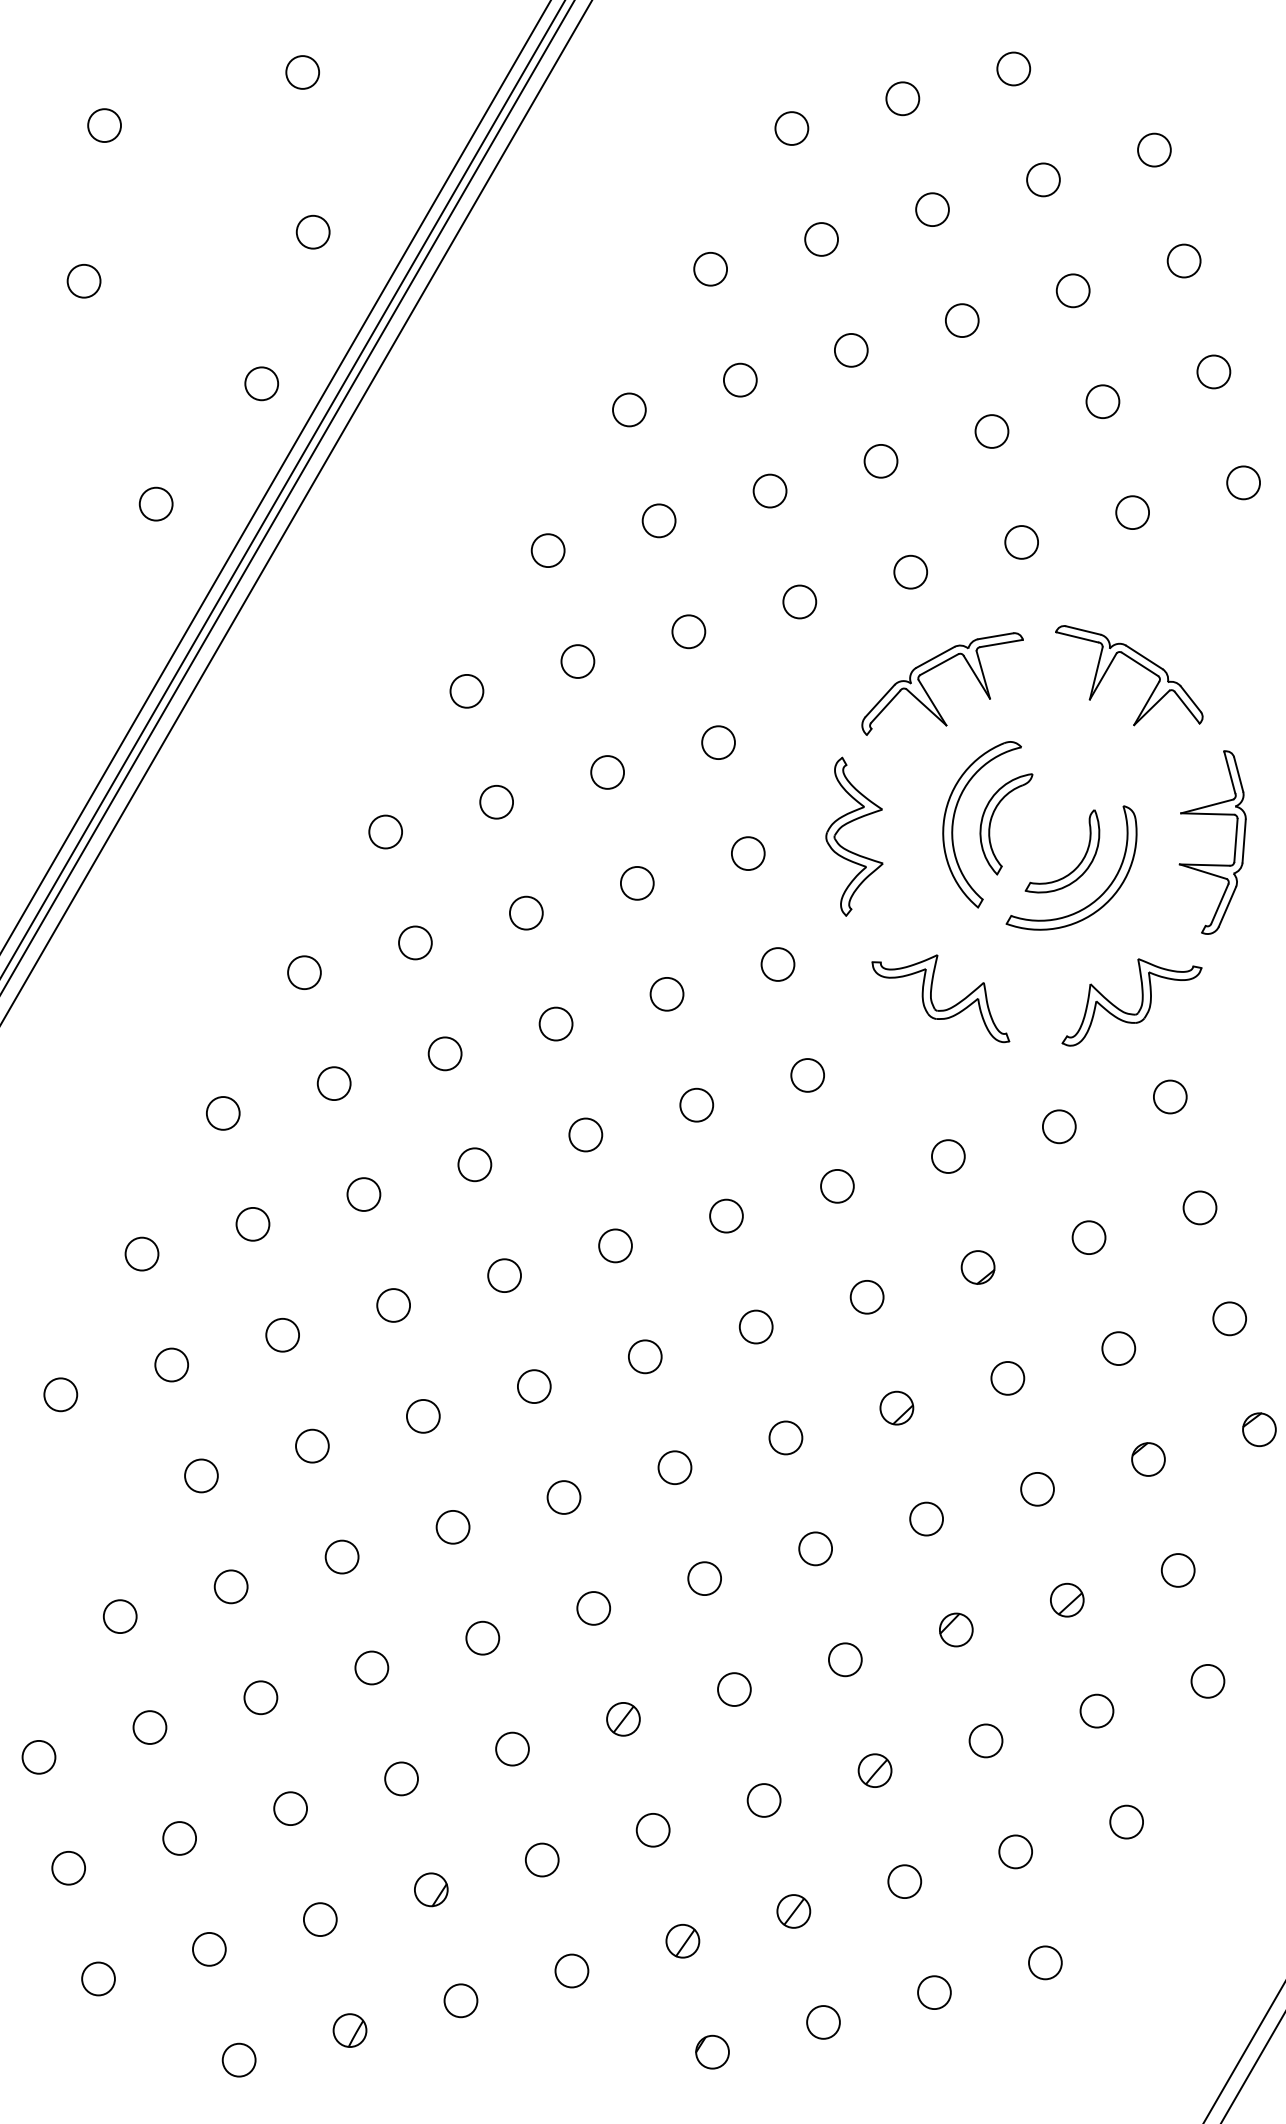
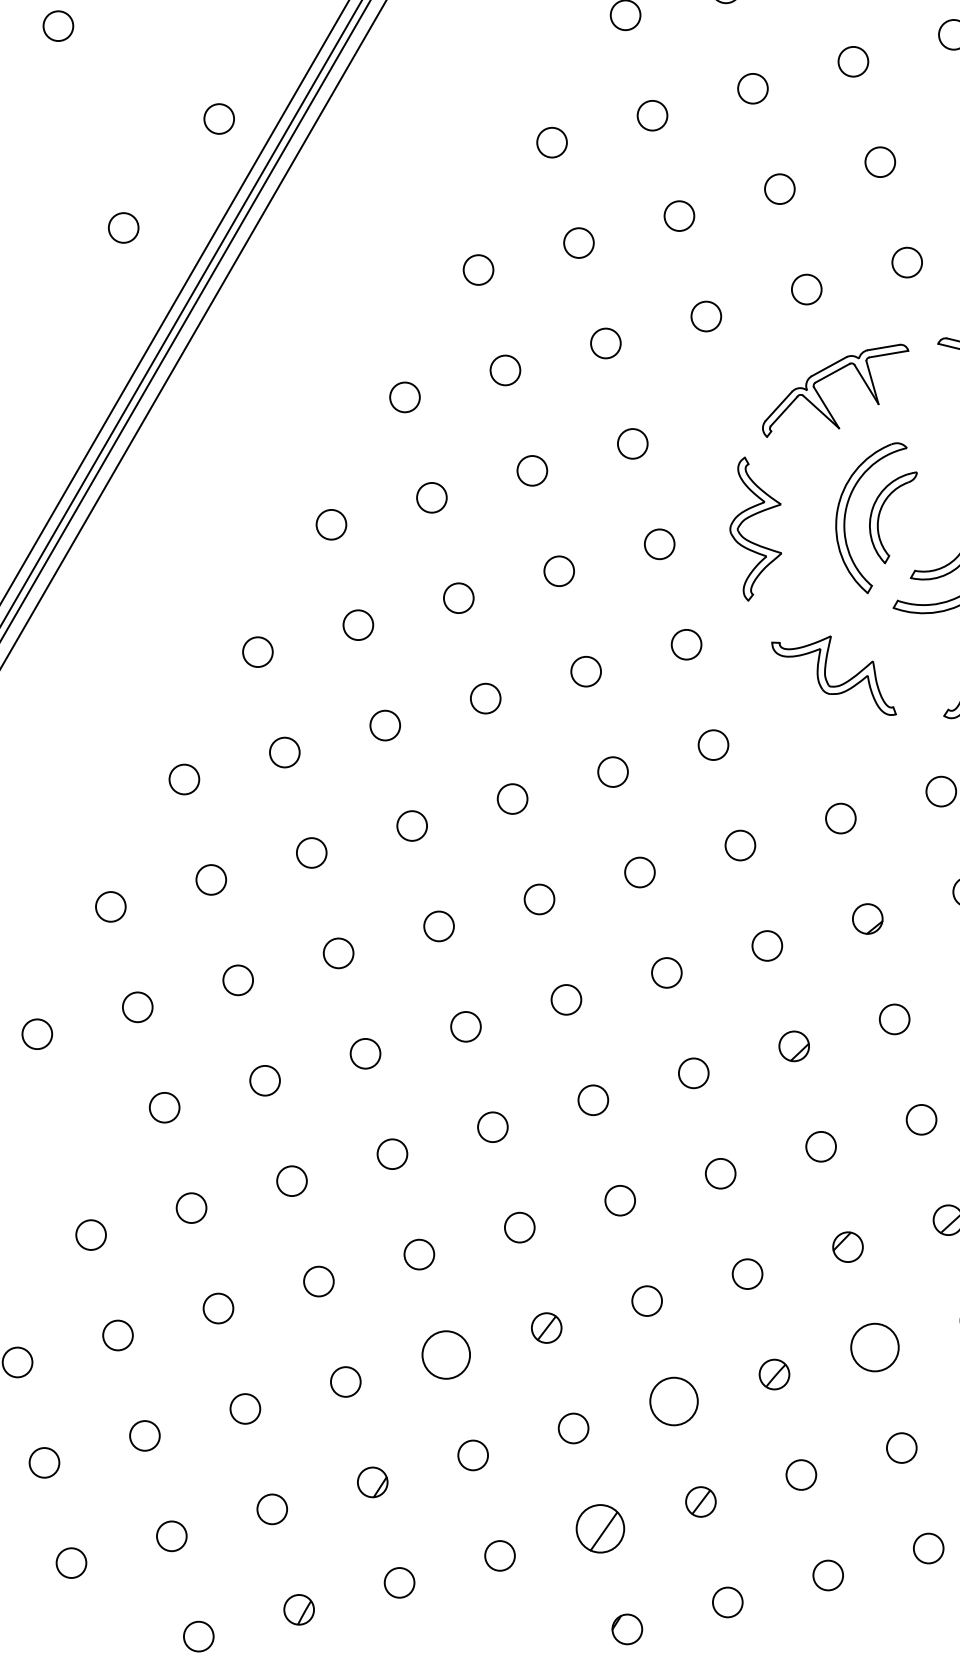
circle: (985, 1740) -> (874, 1347), size x1.6
circle: (512, 1748) -> (446, 1354), size x1.6
circle: (763, 1800) -> (673, 1401), size x1.6
part: (682, 1941) -> (600, 1529), size x1.6

